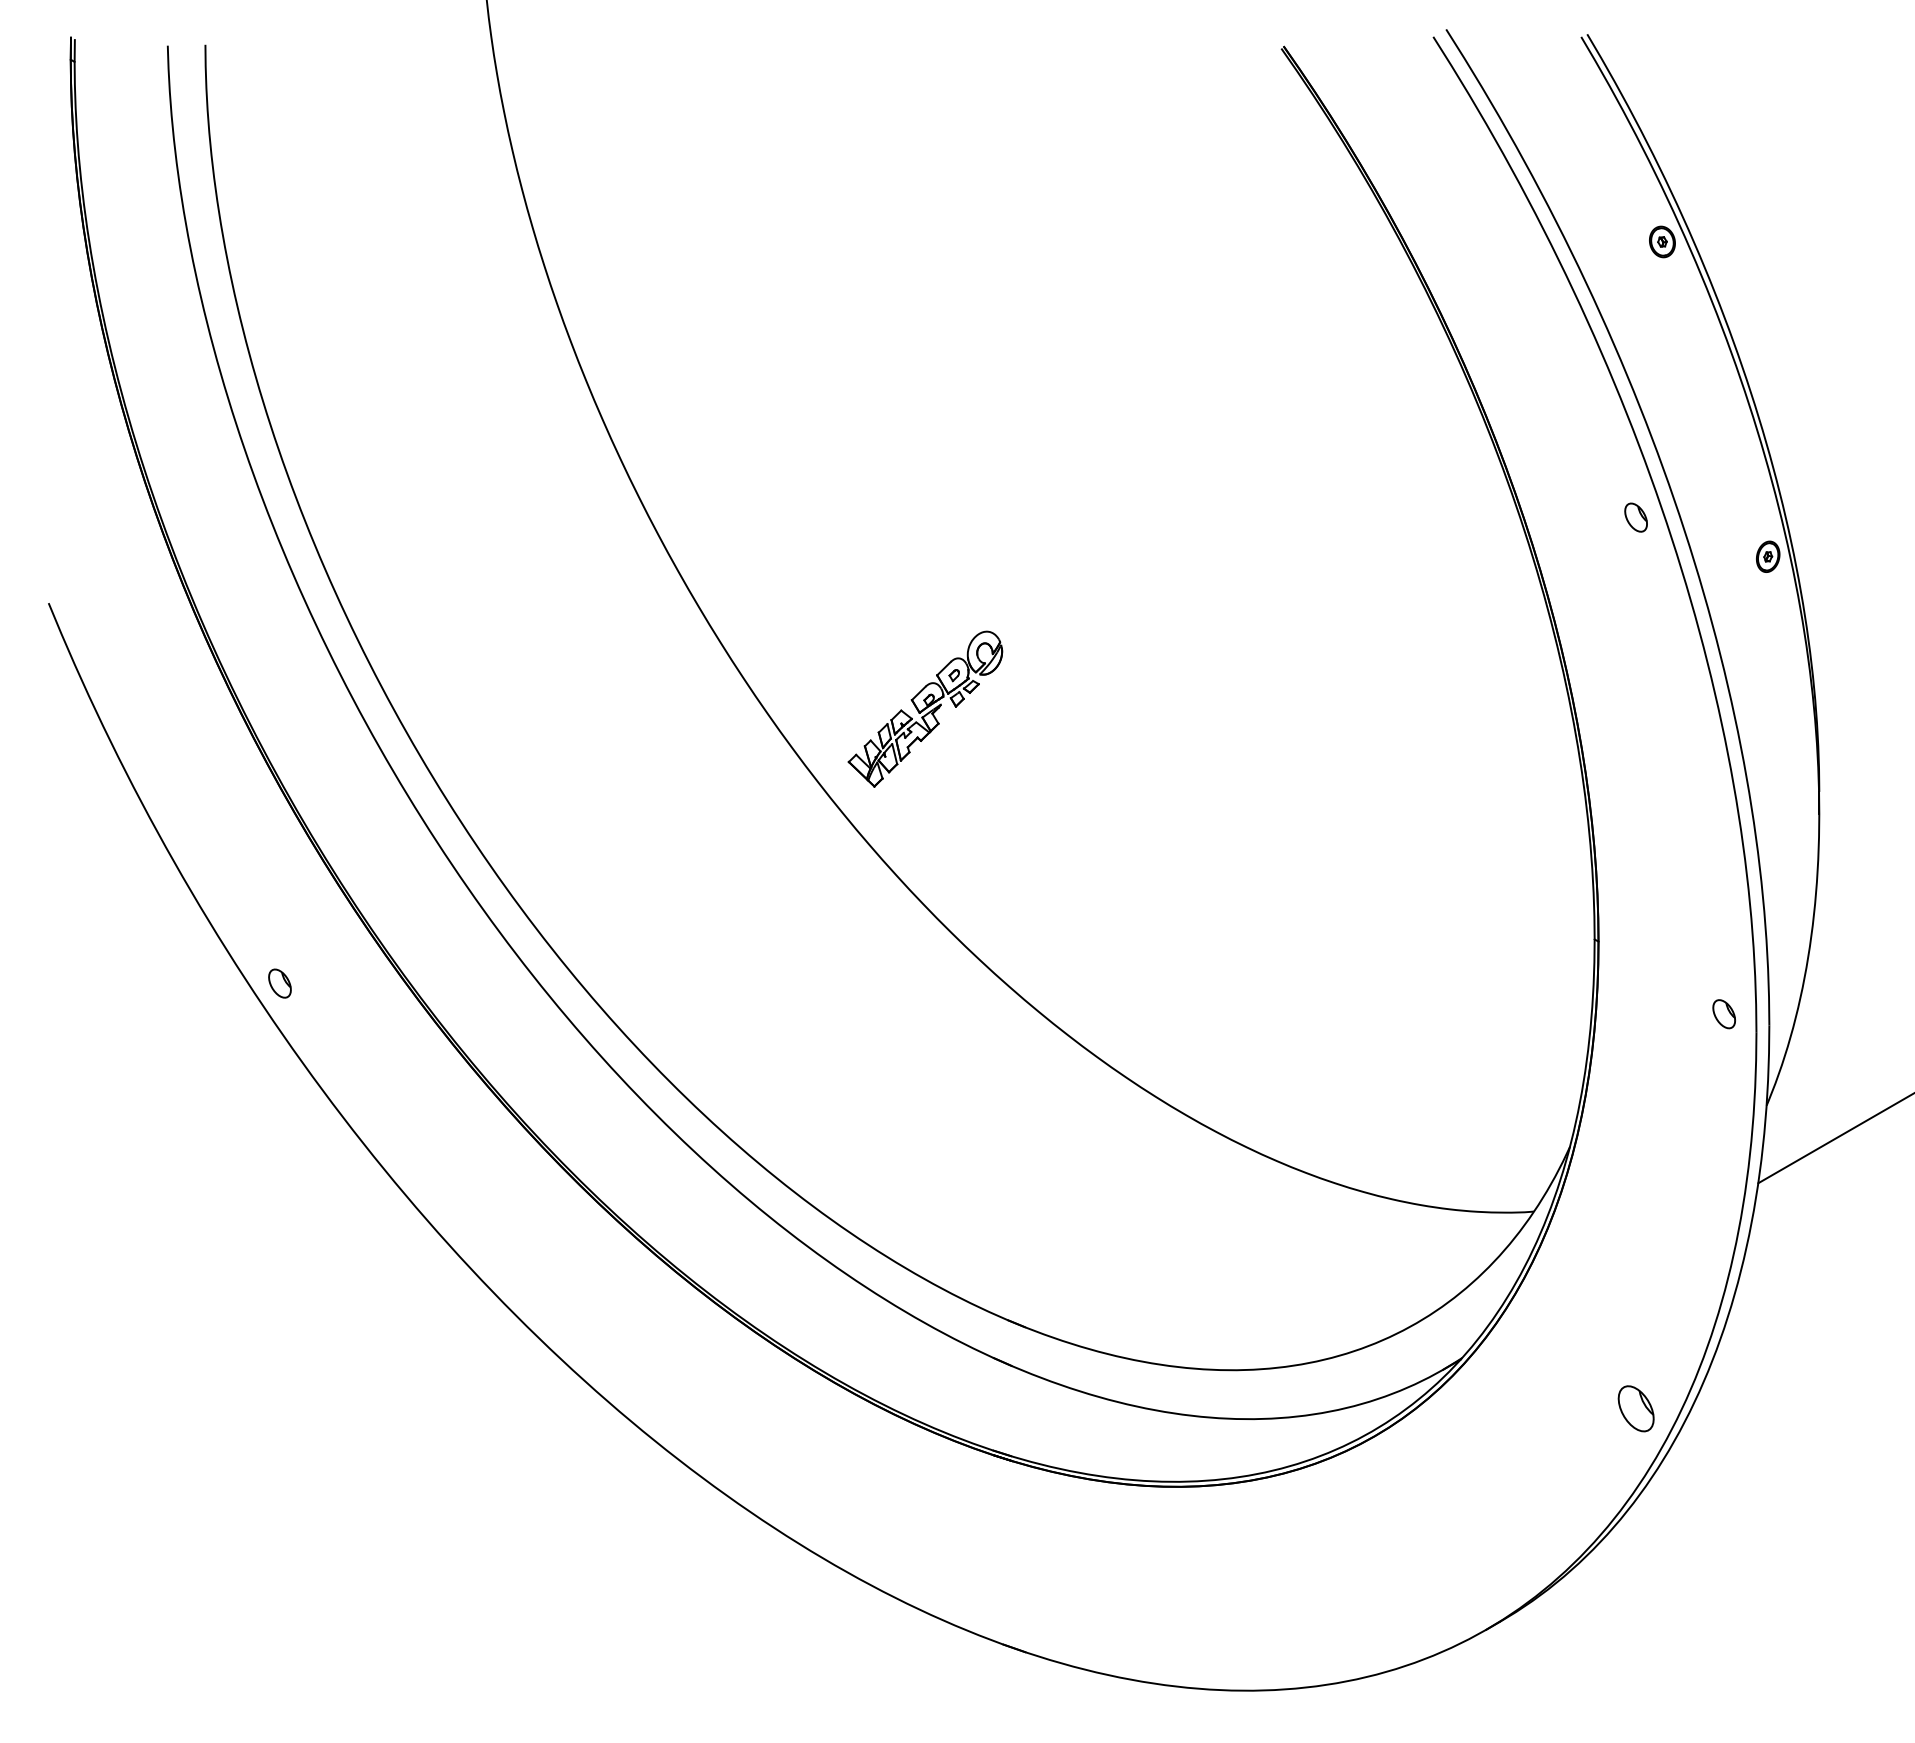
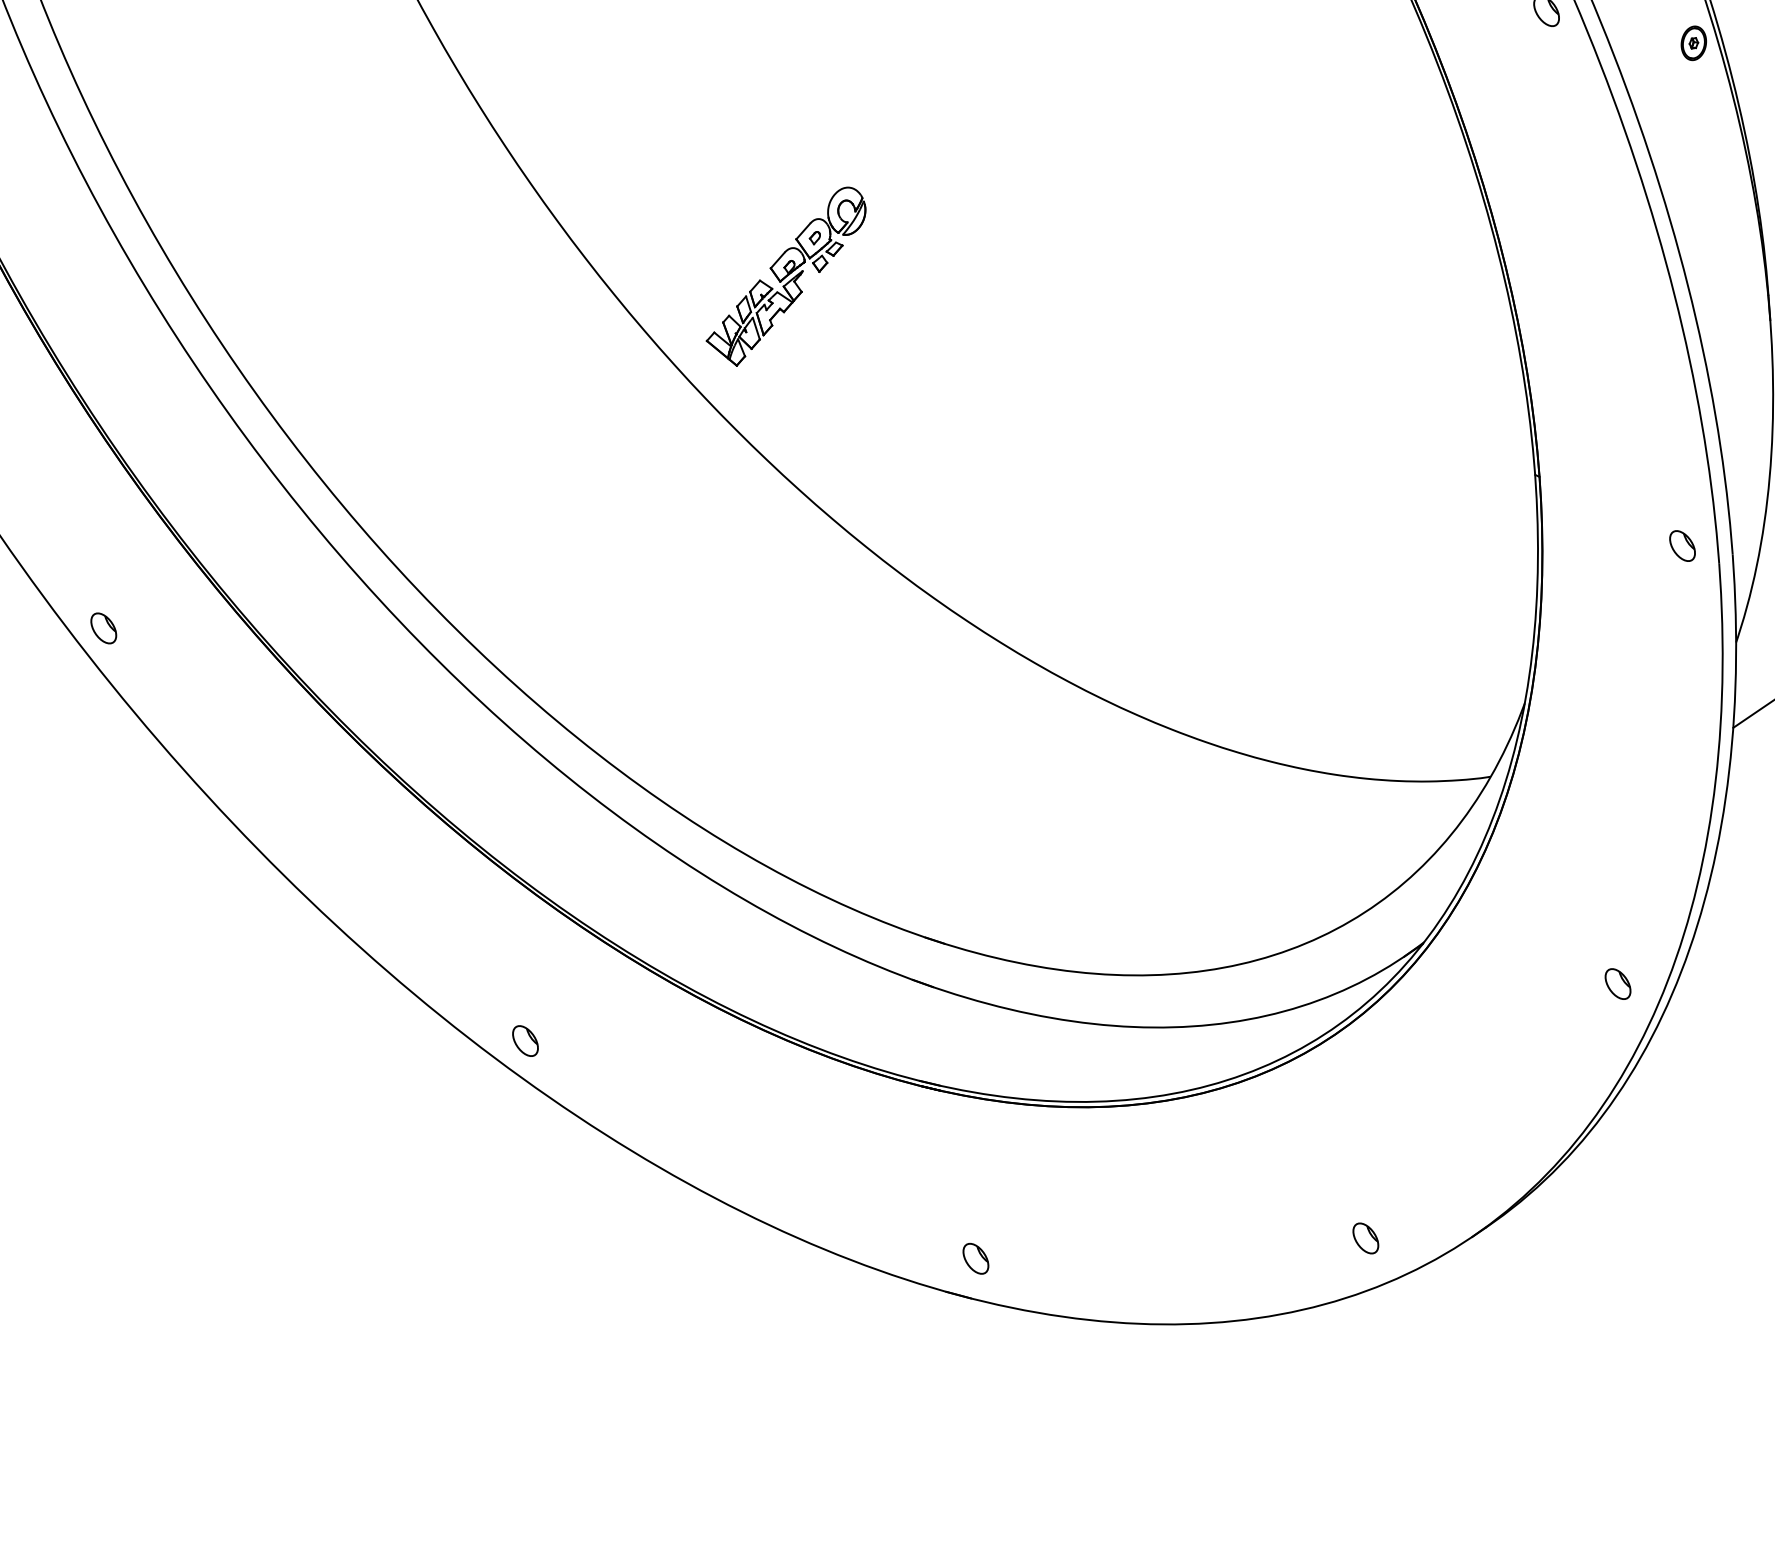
part: (636, 1387) -> (525, 1040), added
part: (1635, 1409) -> (1617, 984), size x0.62
part: (1032, 1616) -> (975, 1258), added
part: (1389, 1623) -> (1366, 1237), added

